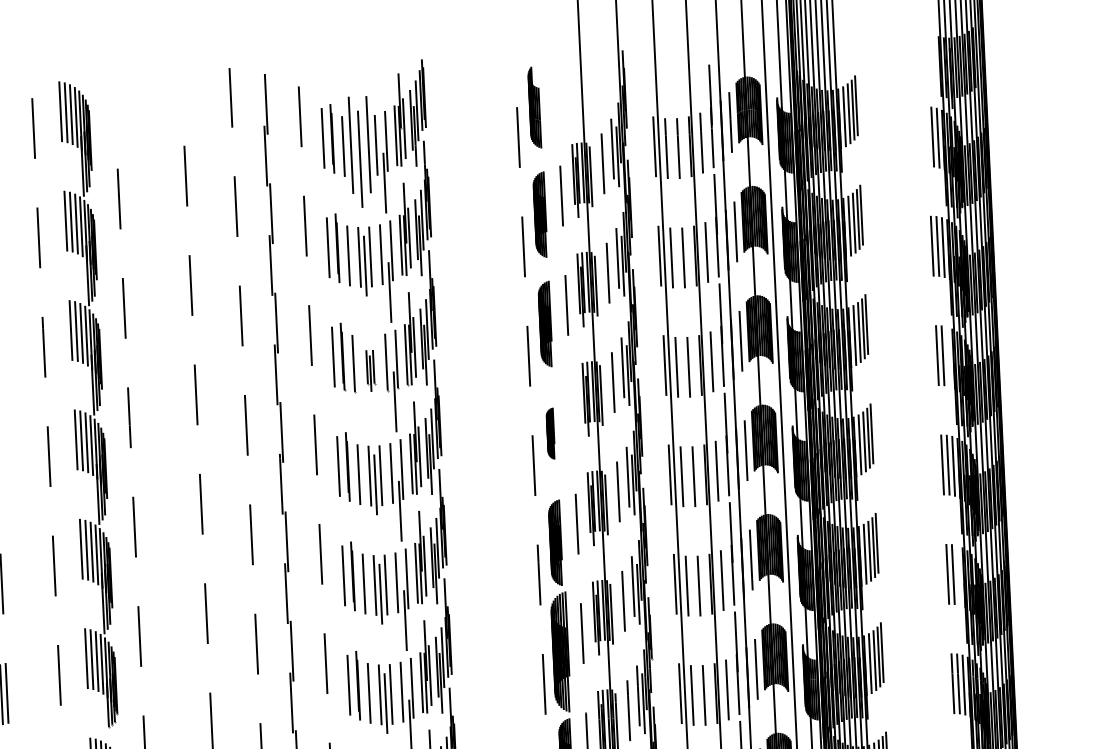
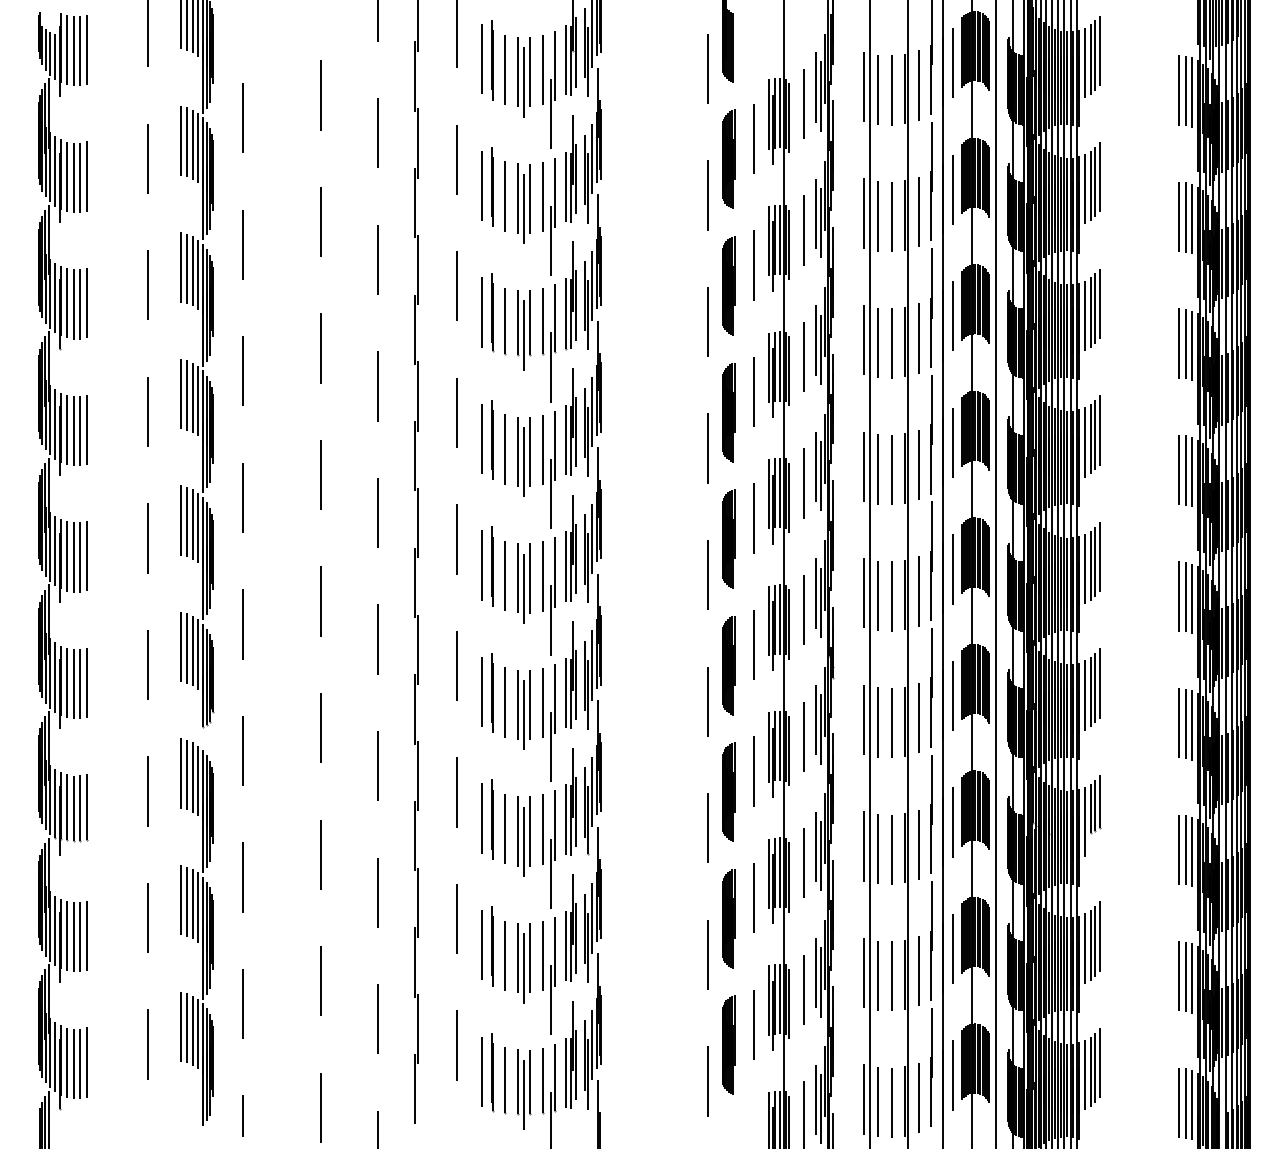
line: (927, 136) -> (1179, 90), added
part: (359, 152) -> (523, 77), size x0.62
line: (948, 356) -> (1192, 345), added
part: (370, 371) -> (524, 330), size x1.67
line: (572, 414) -> (754, 391), added
part: (550, 433) -> (728, 412), size x1.67
line: (959, 575) -> (1192, 598), added
part: (560, 652) -> (728, 665), size x0.71

